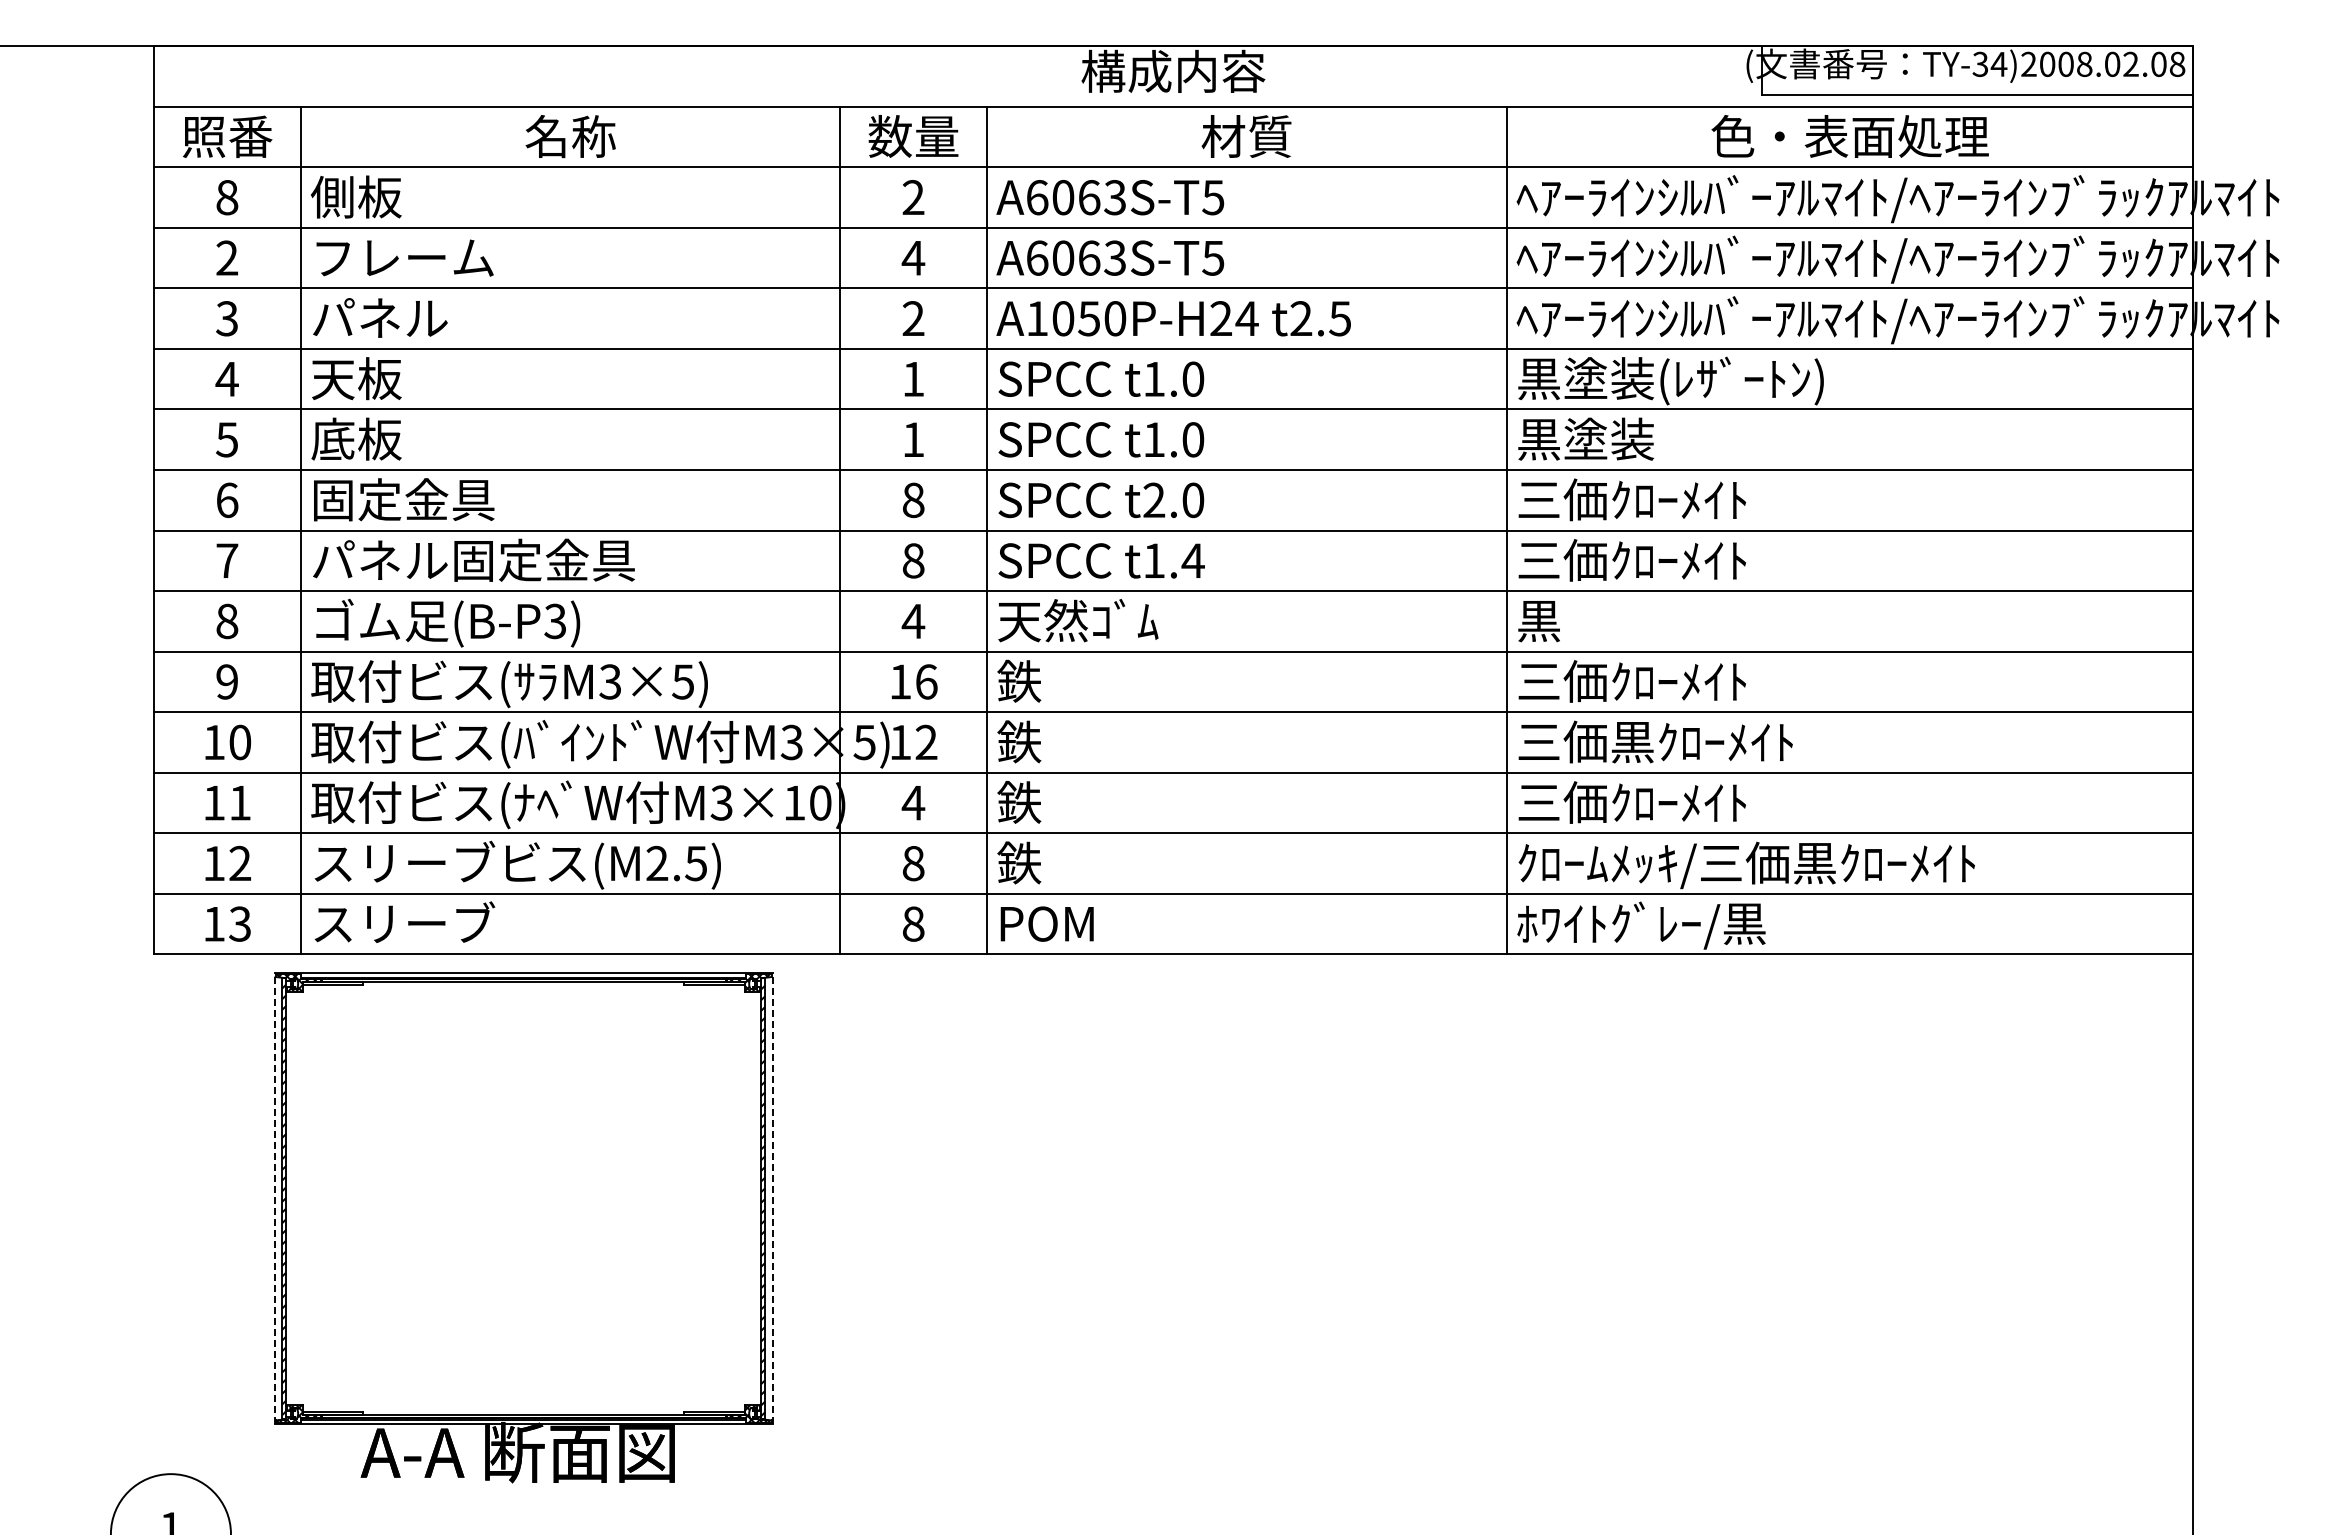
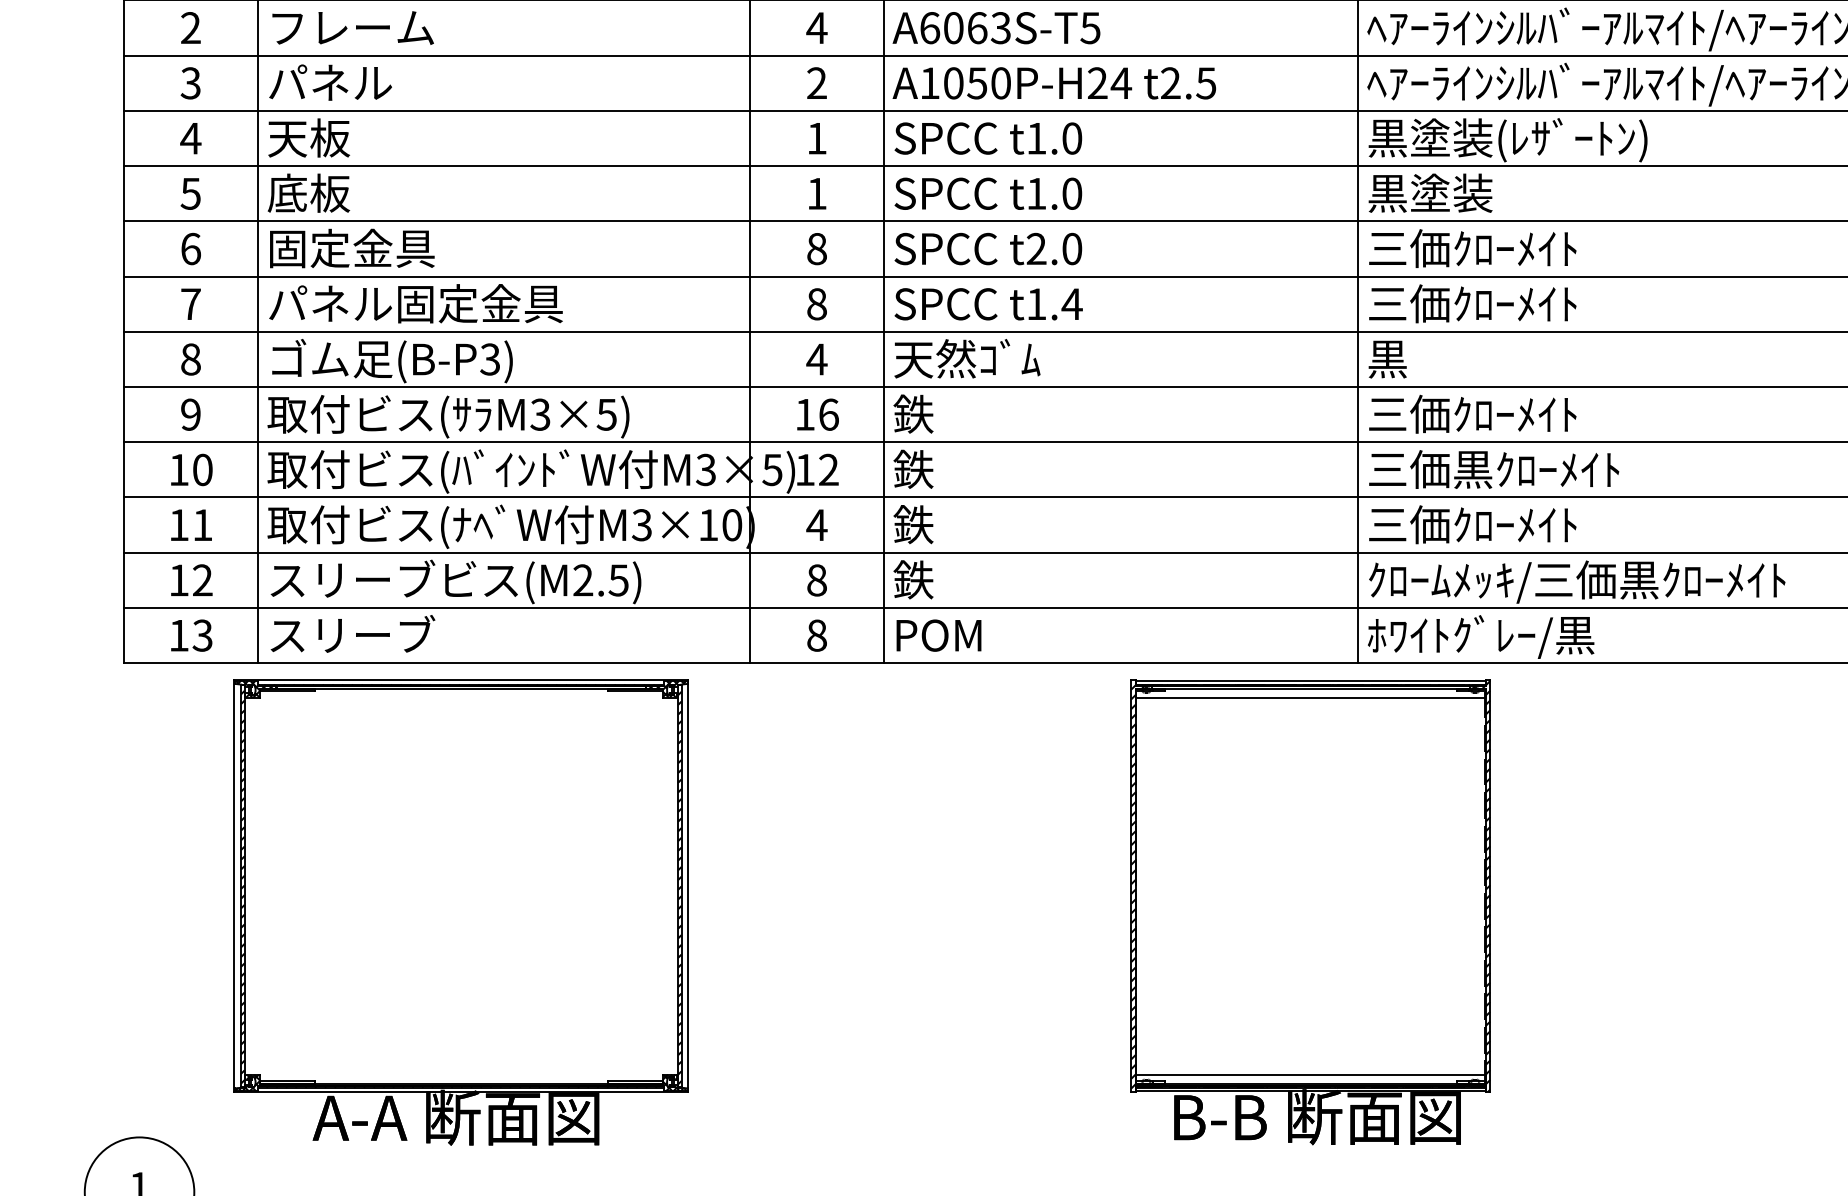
line: (274, 1198) -> (234, 885), dashed -> solid
line: (772, 1198) -> (688, 885), dashed -> solid
part: (1454, 1227) -> (1310, 912), added

